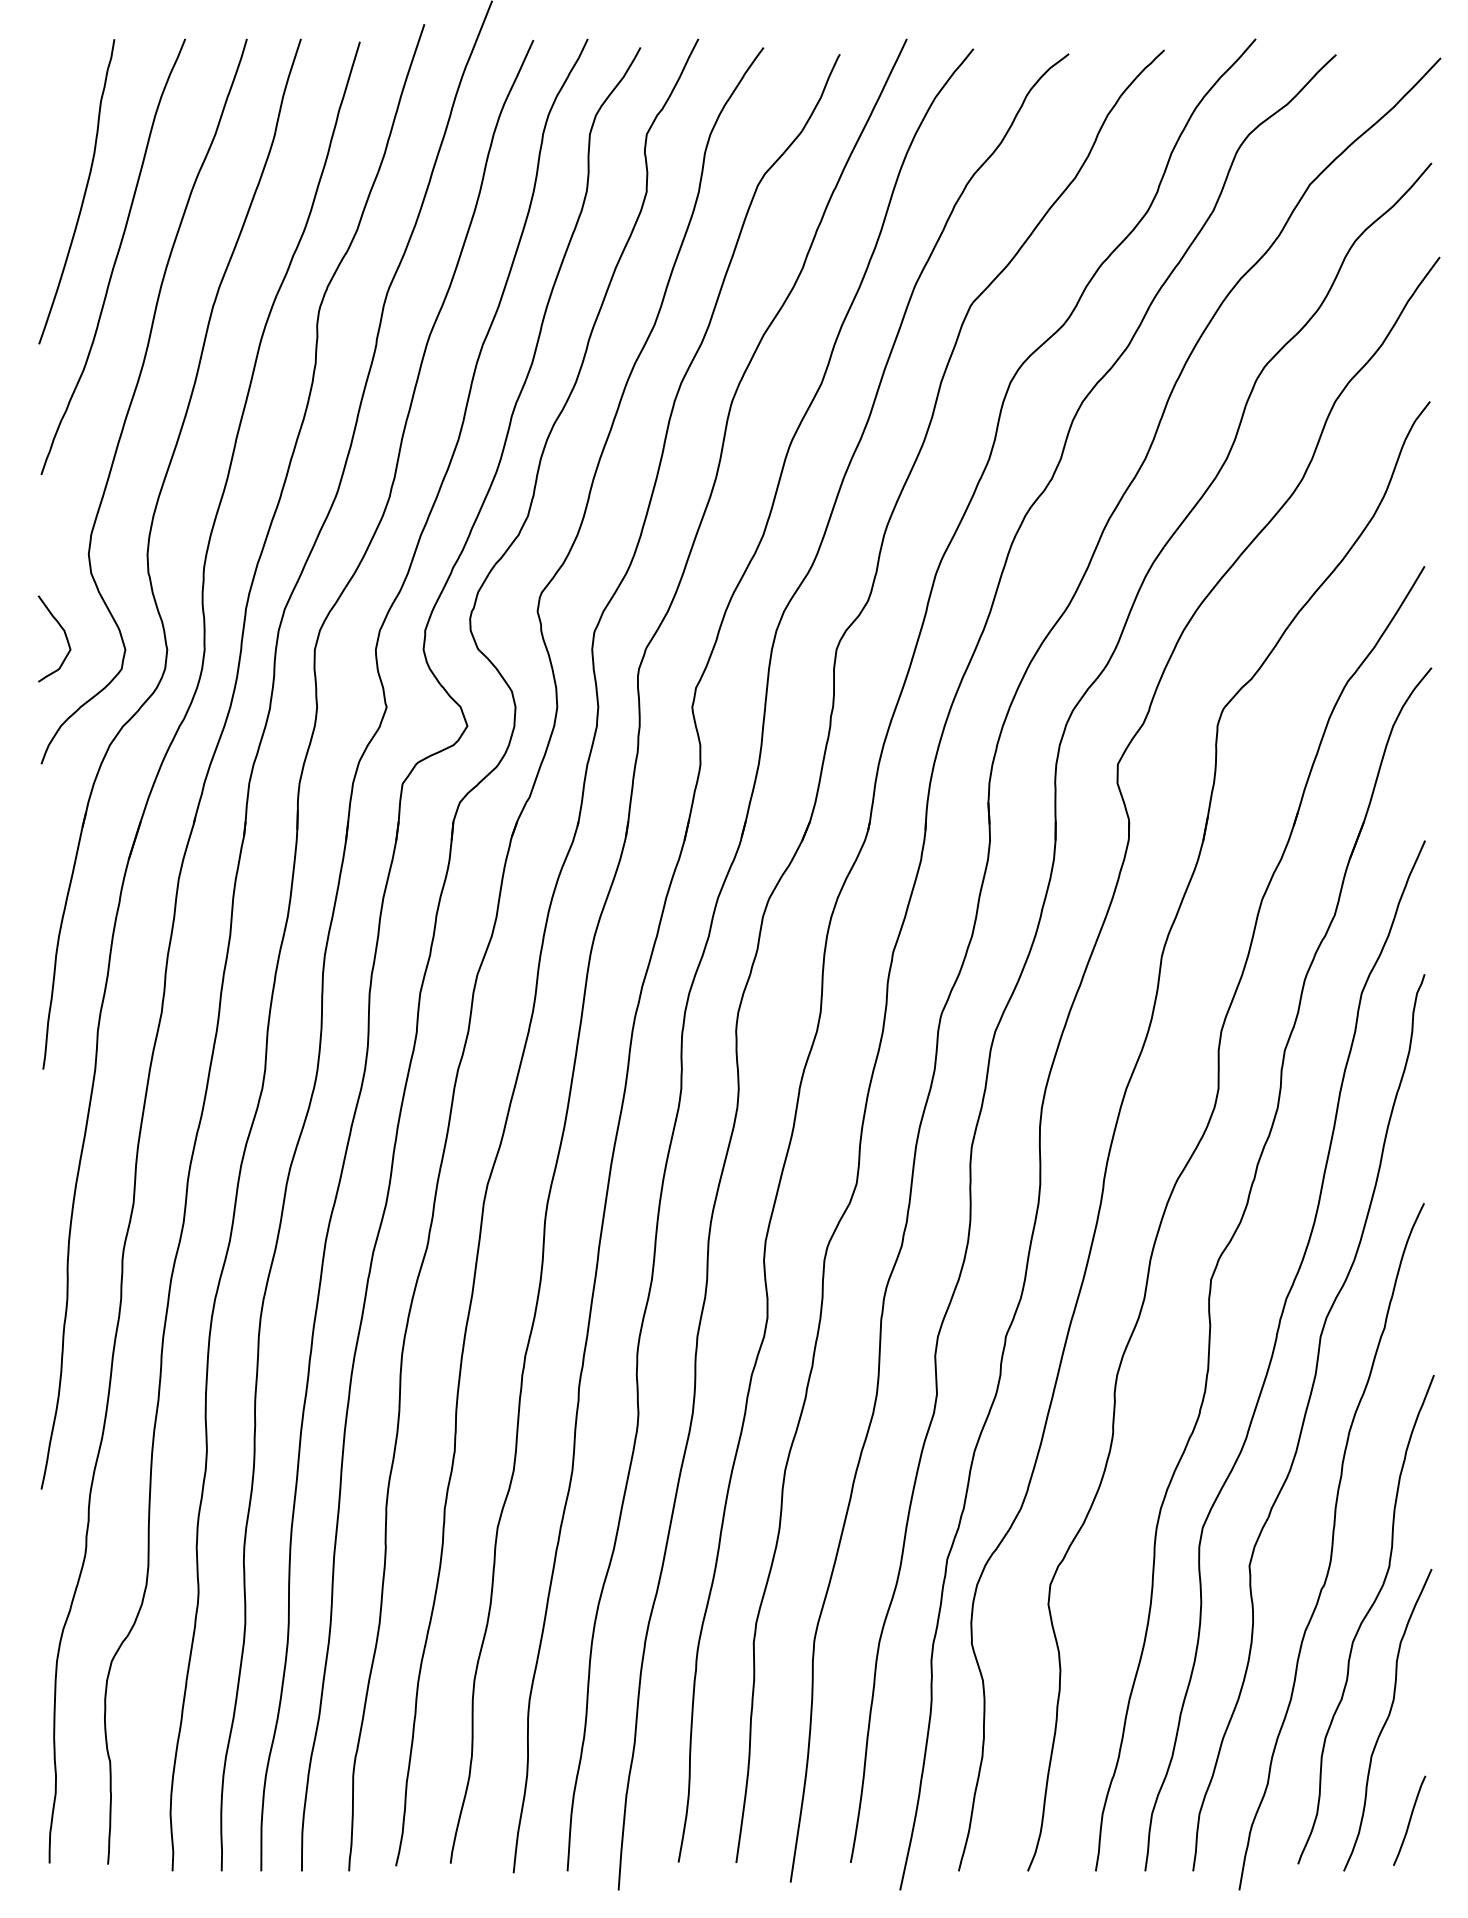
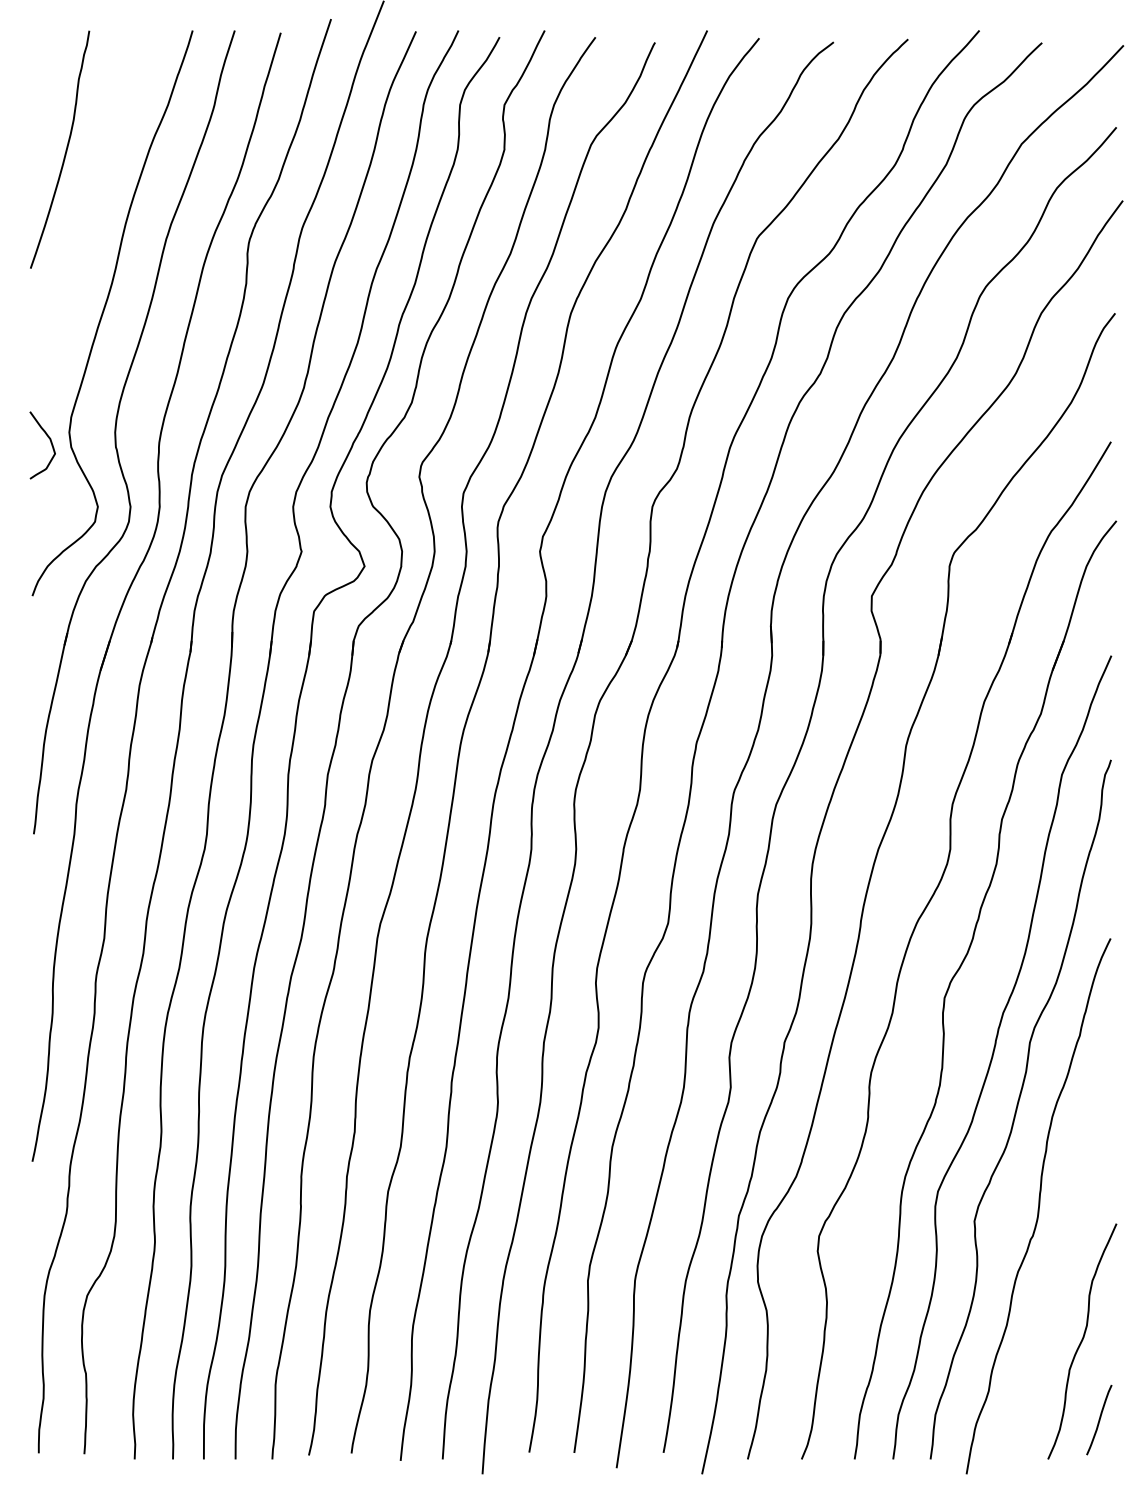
curve: (115, 257) -> (90, 200), removed
curve: (64, 634) -> (50, 441), moved
curve: (1365, 1618) -> (1064, 1262), removed

